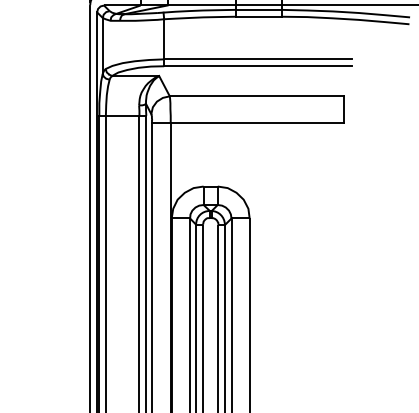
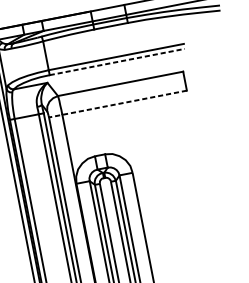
line: (257, 66) -> (116, 62), solid -> dashed
line: (247, 122) -> (117, 104), solid -> dashed

